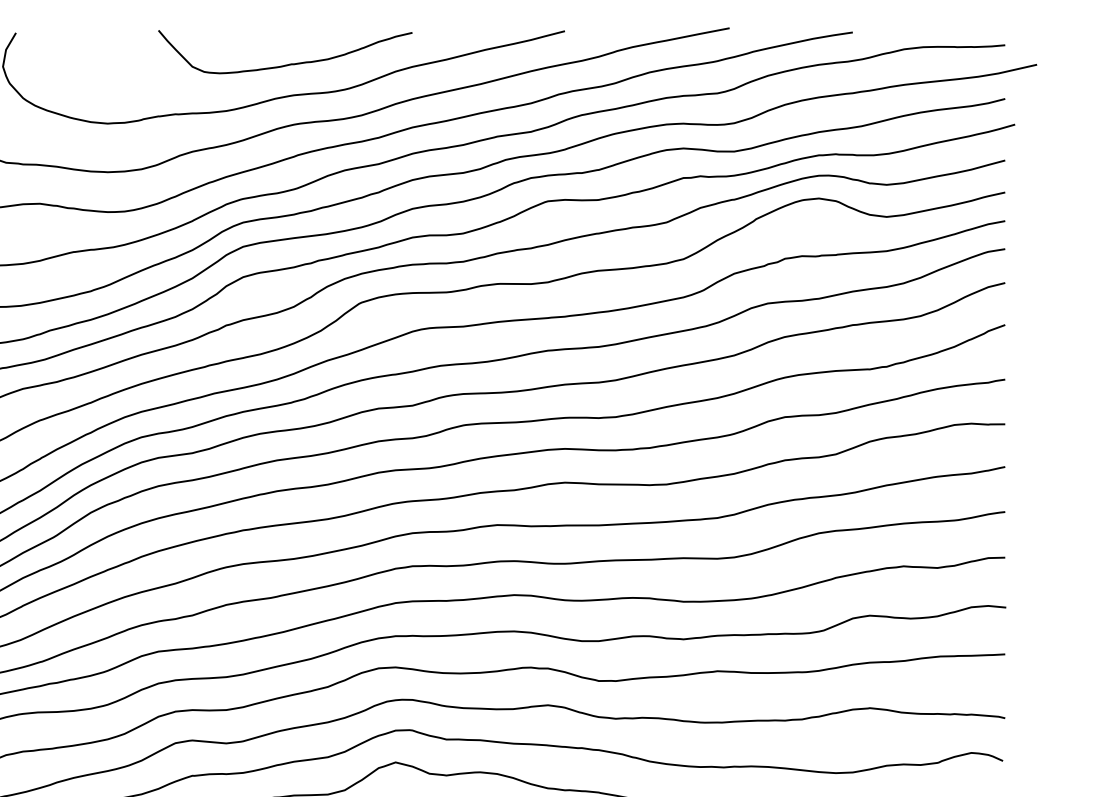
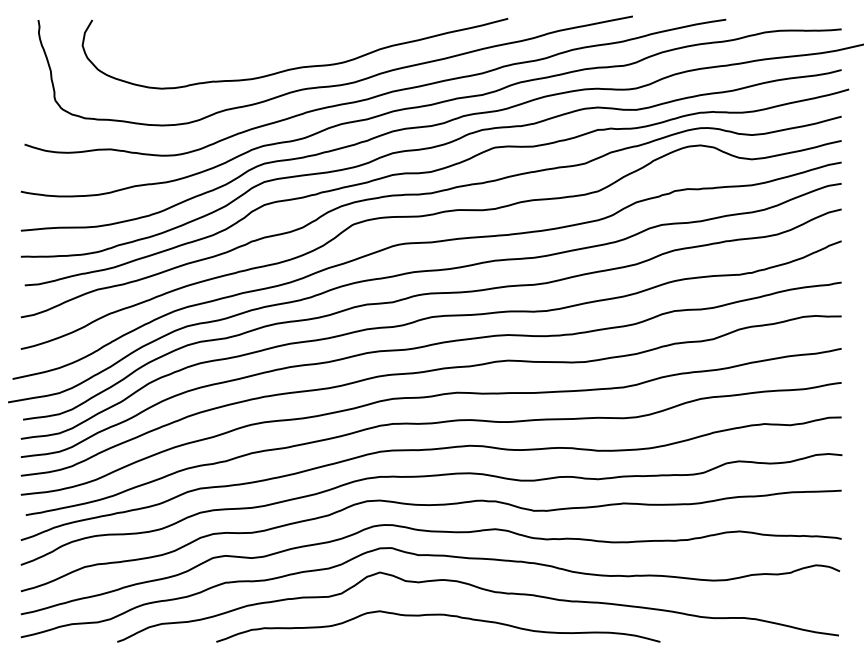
curve: (285, 63) -> (296, 43), removed

